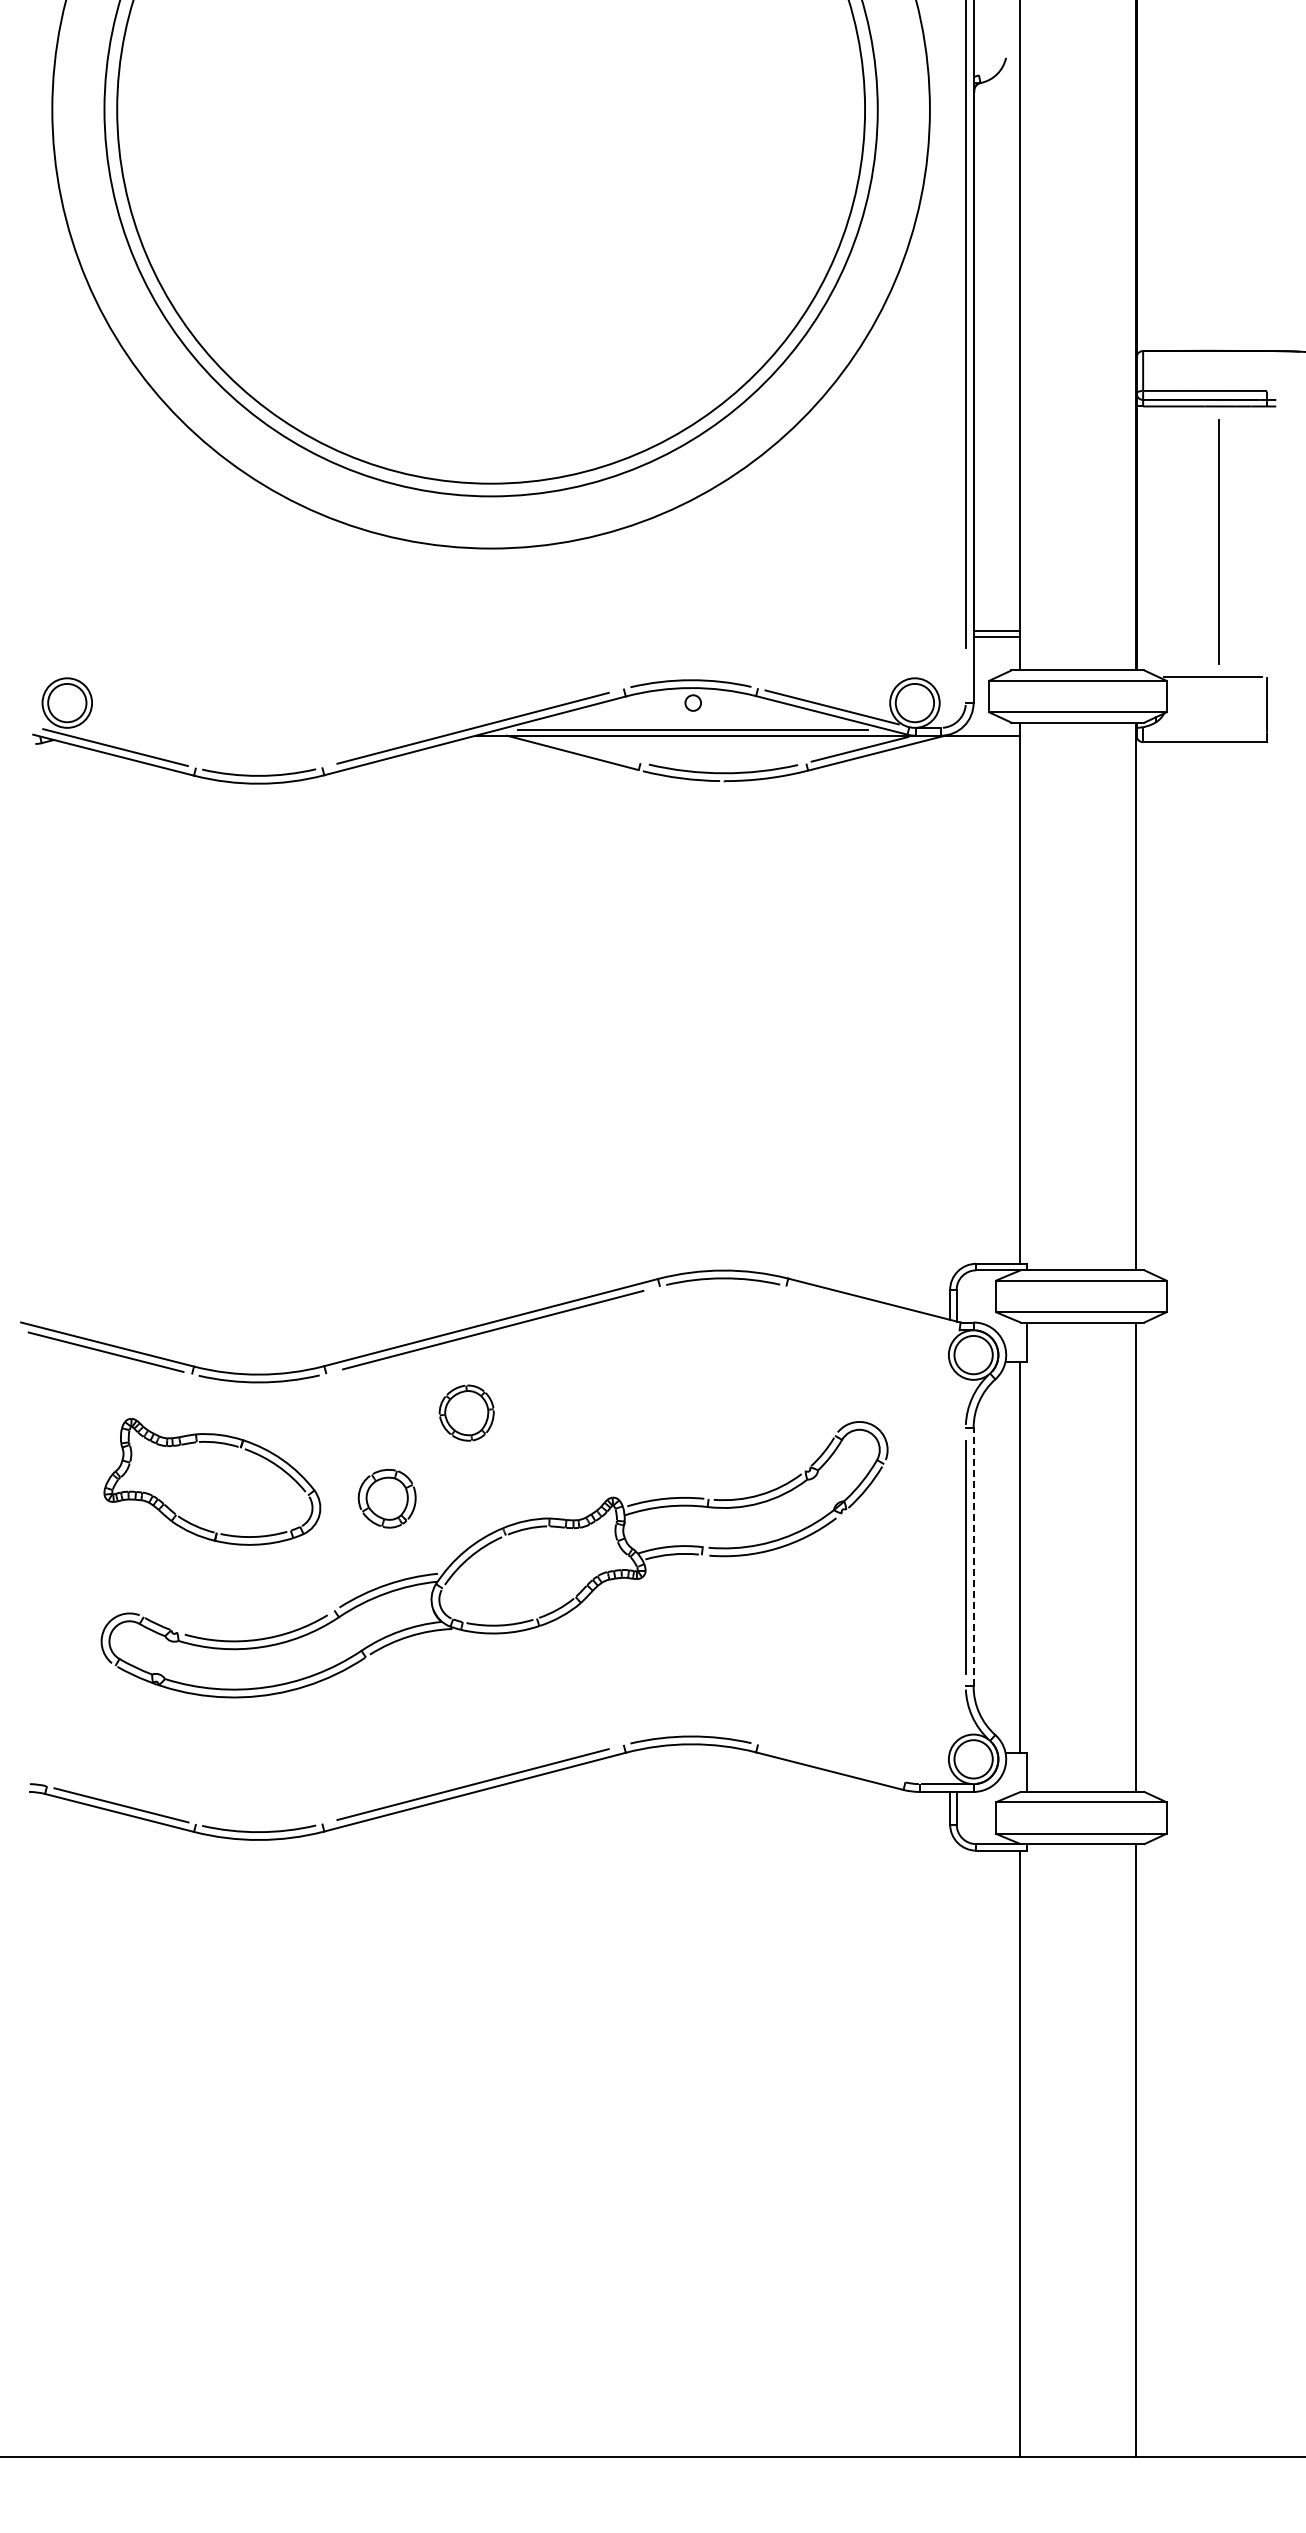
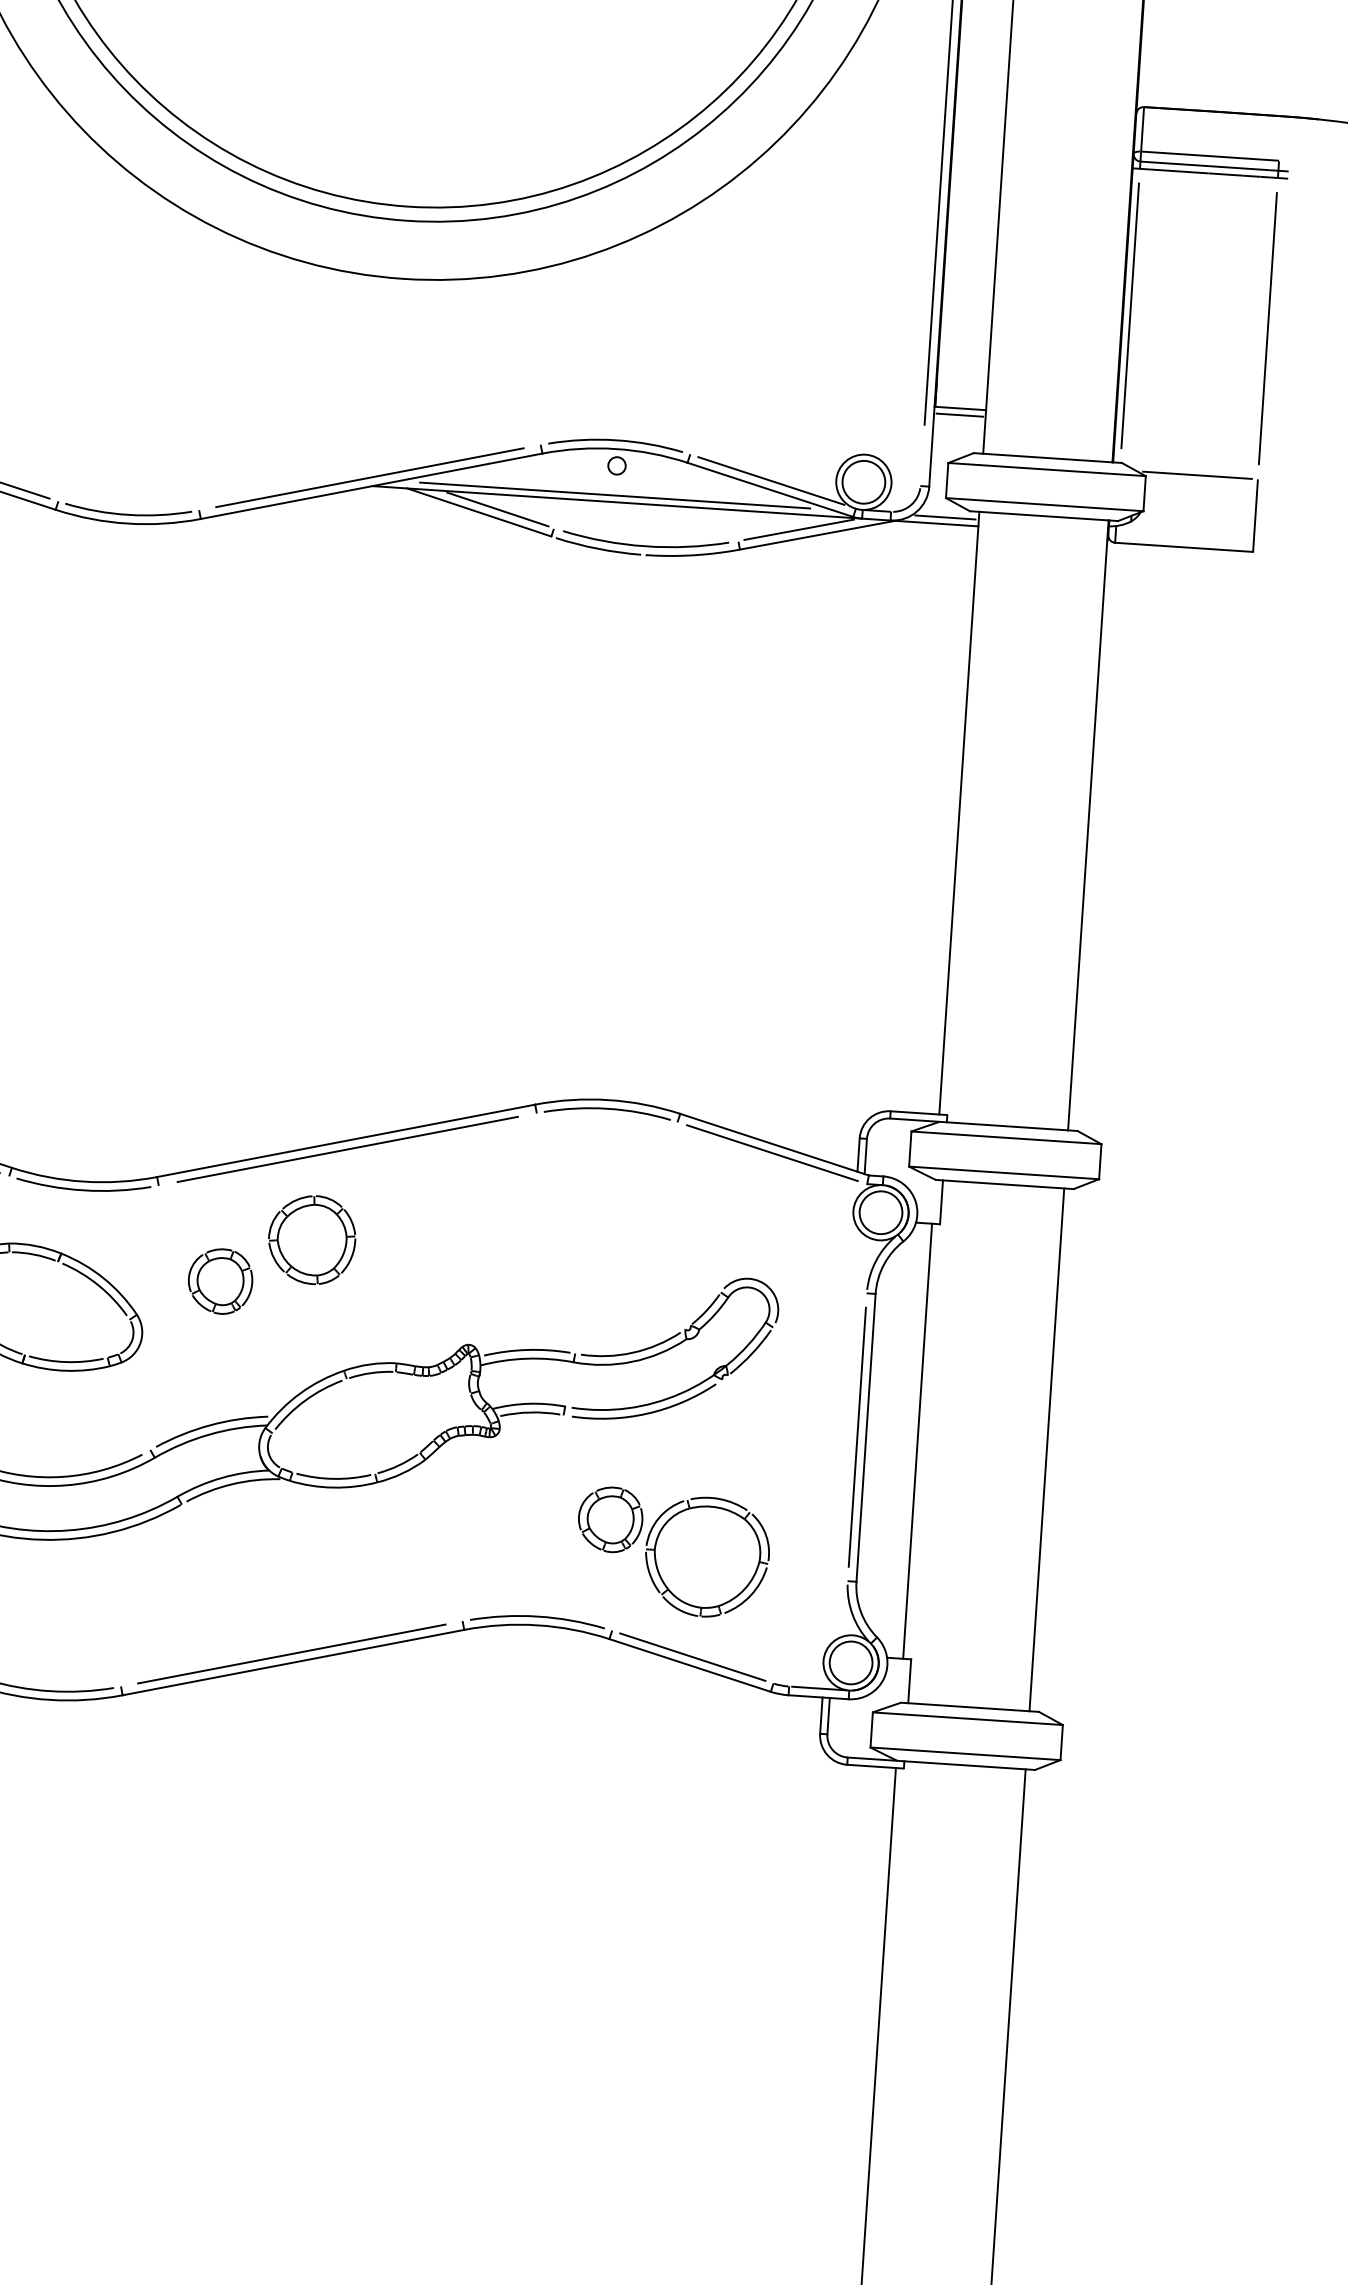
line: (1143, 538) -> (1130, 315), added
line: (1218, 541) -> (1267, 328), moved
line: (989, 729) -> (944, 517), added
line: (589, 749) -> (498, 509), added
line: (872, 1308) -> (771, 1153), added
part: (466, 1412) -> (312, 1239), size x1.43
part: (386, 1498) -> (219, 1281), moved
line: (973, 1556) -> (865, 1437), dashed -> solid
part: (807, 1671) -> (672, 1552), added
line: (831, 1763) -> (692, 1657), added

